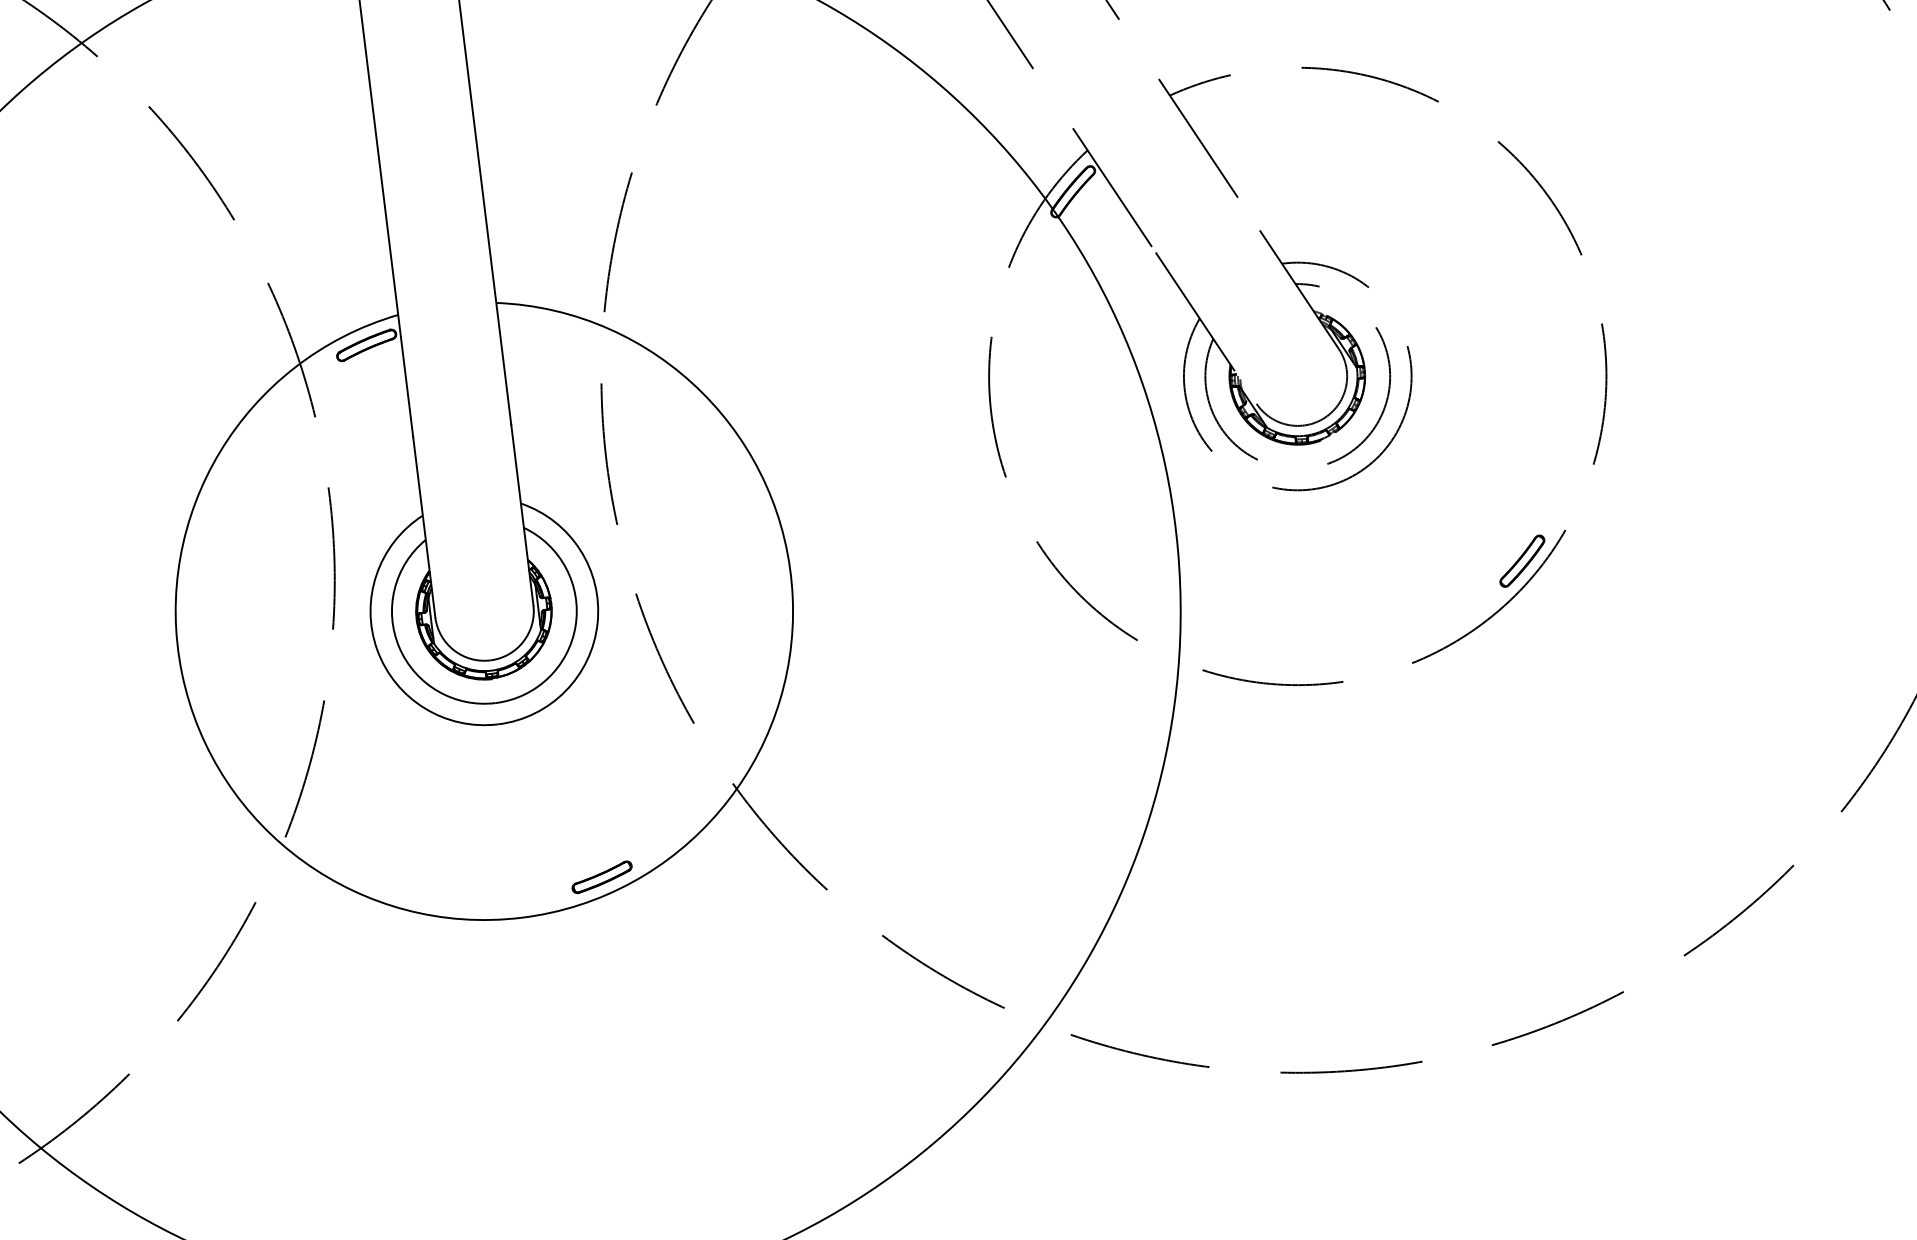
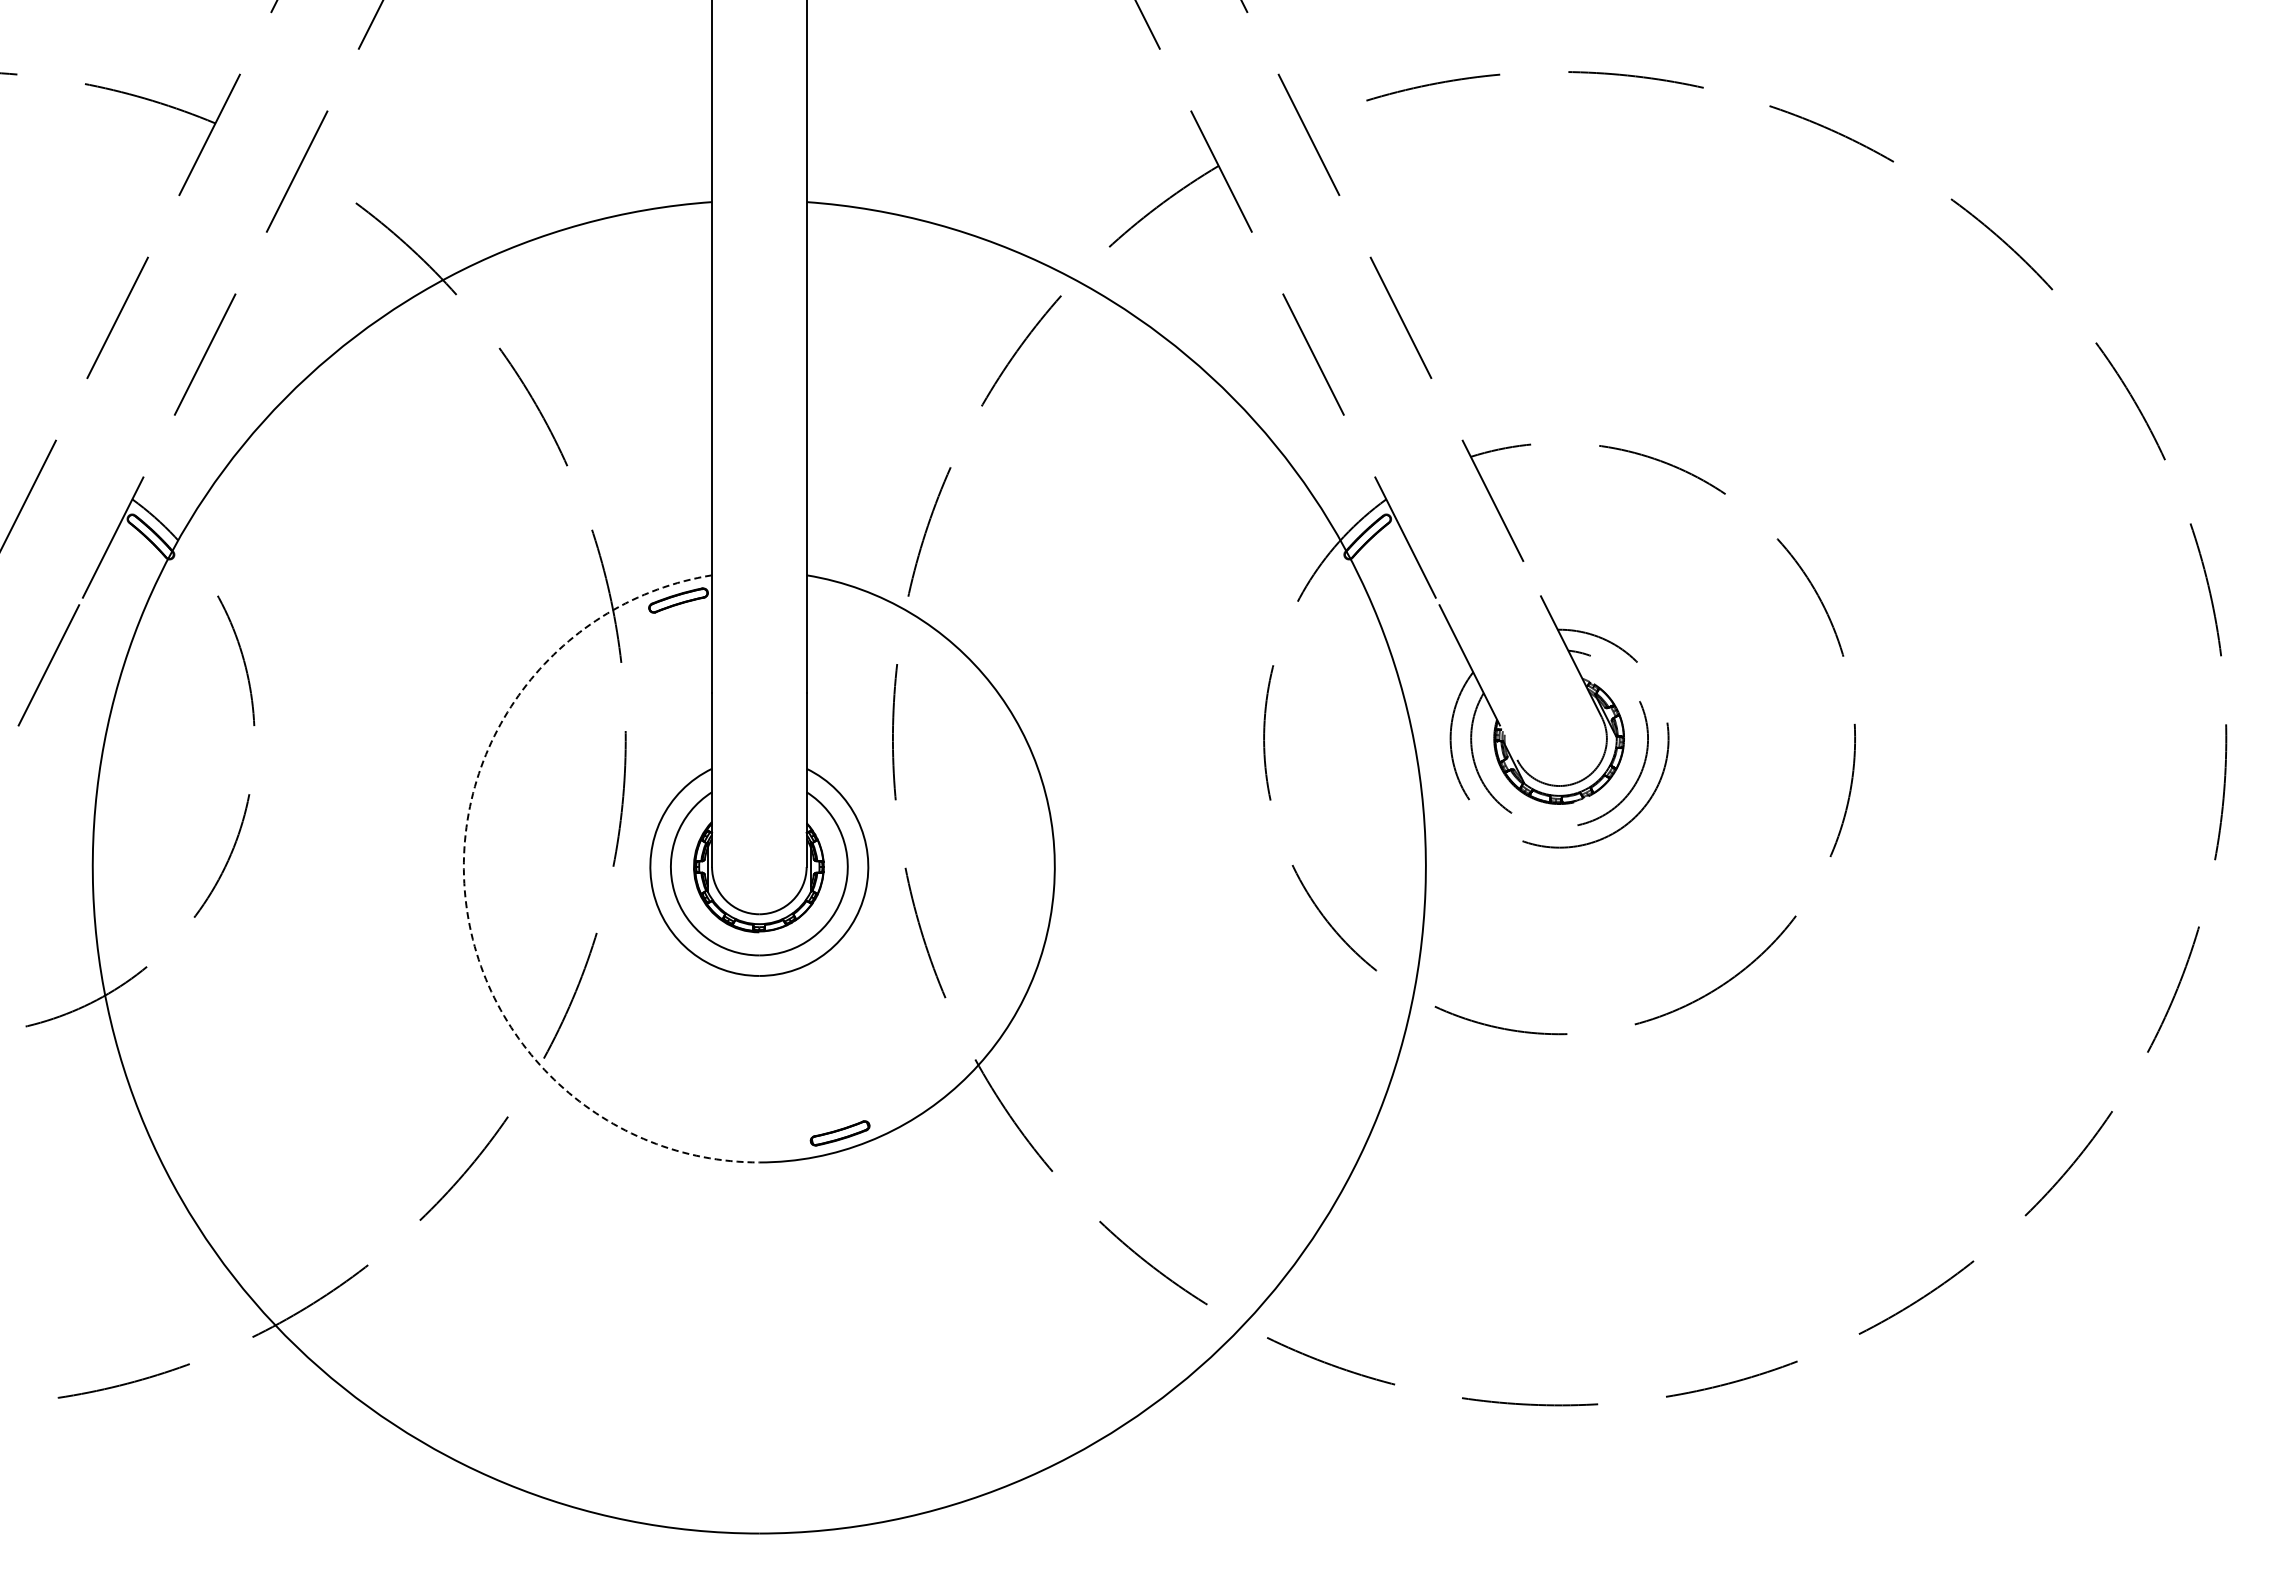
part: (1522, 561) -> (1751, 940), removed
arc: (181, 673) -> (464, 890), solid -> dashed

